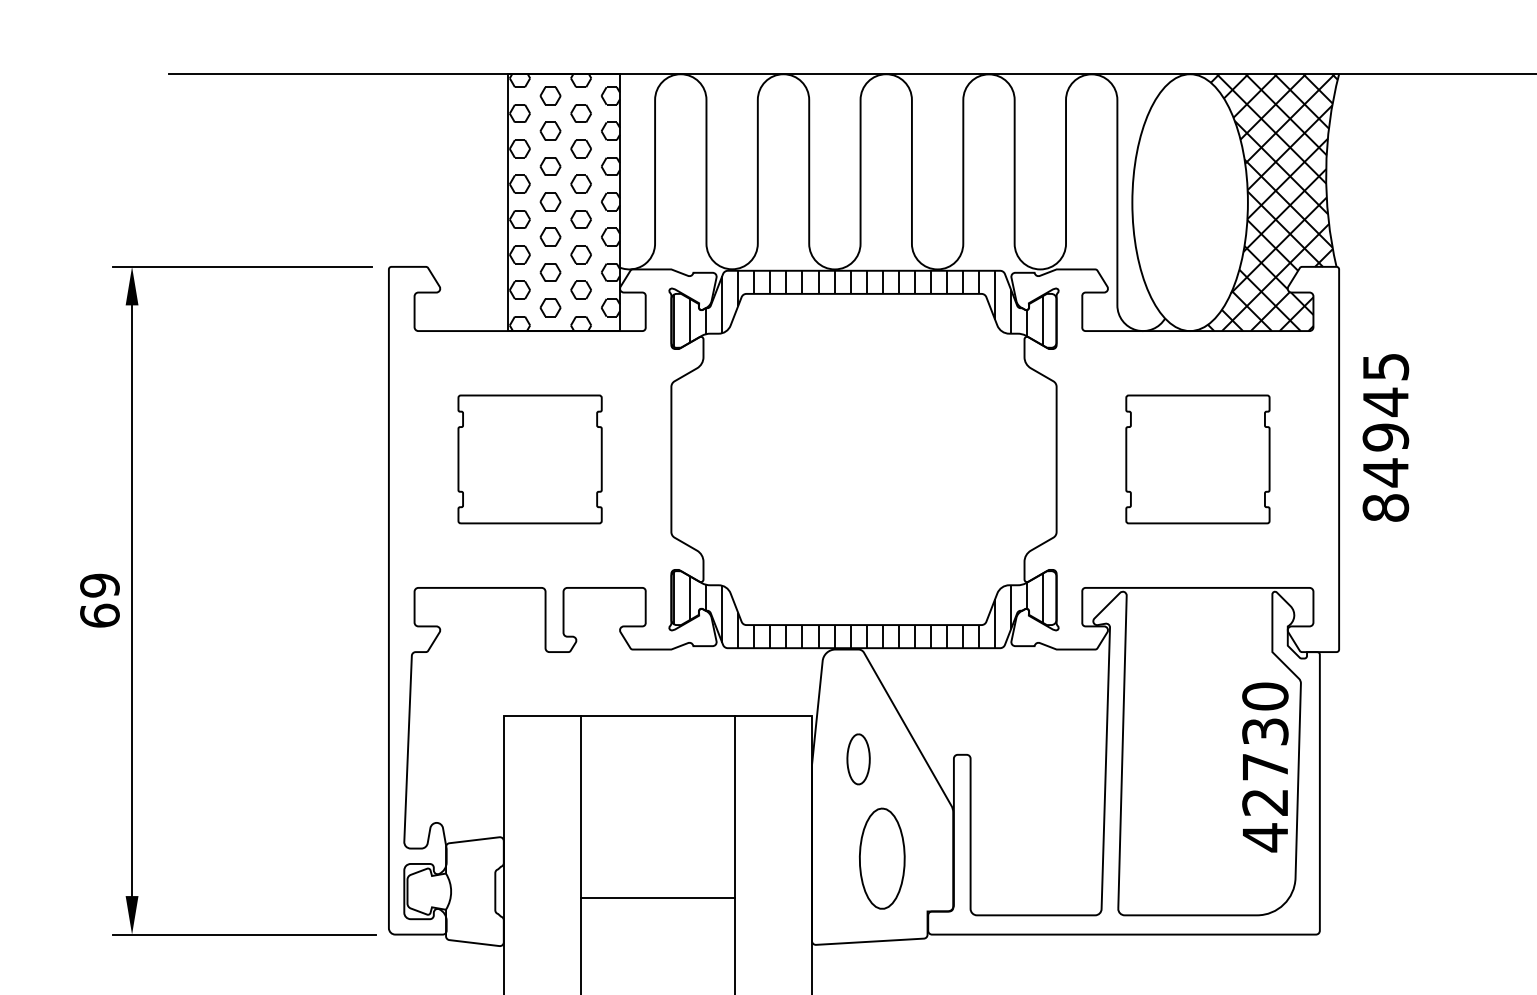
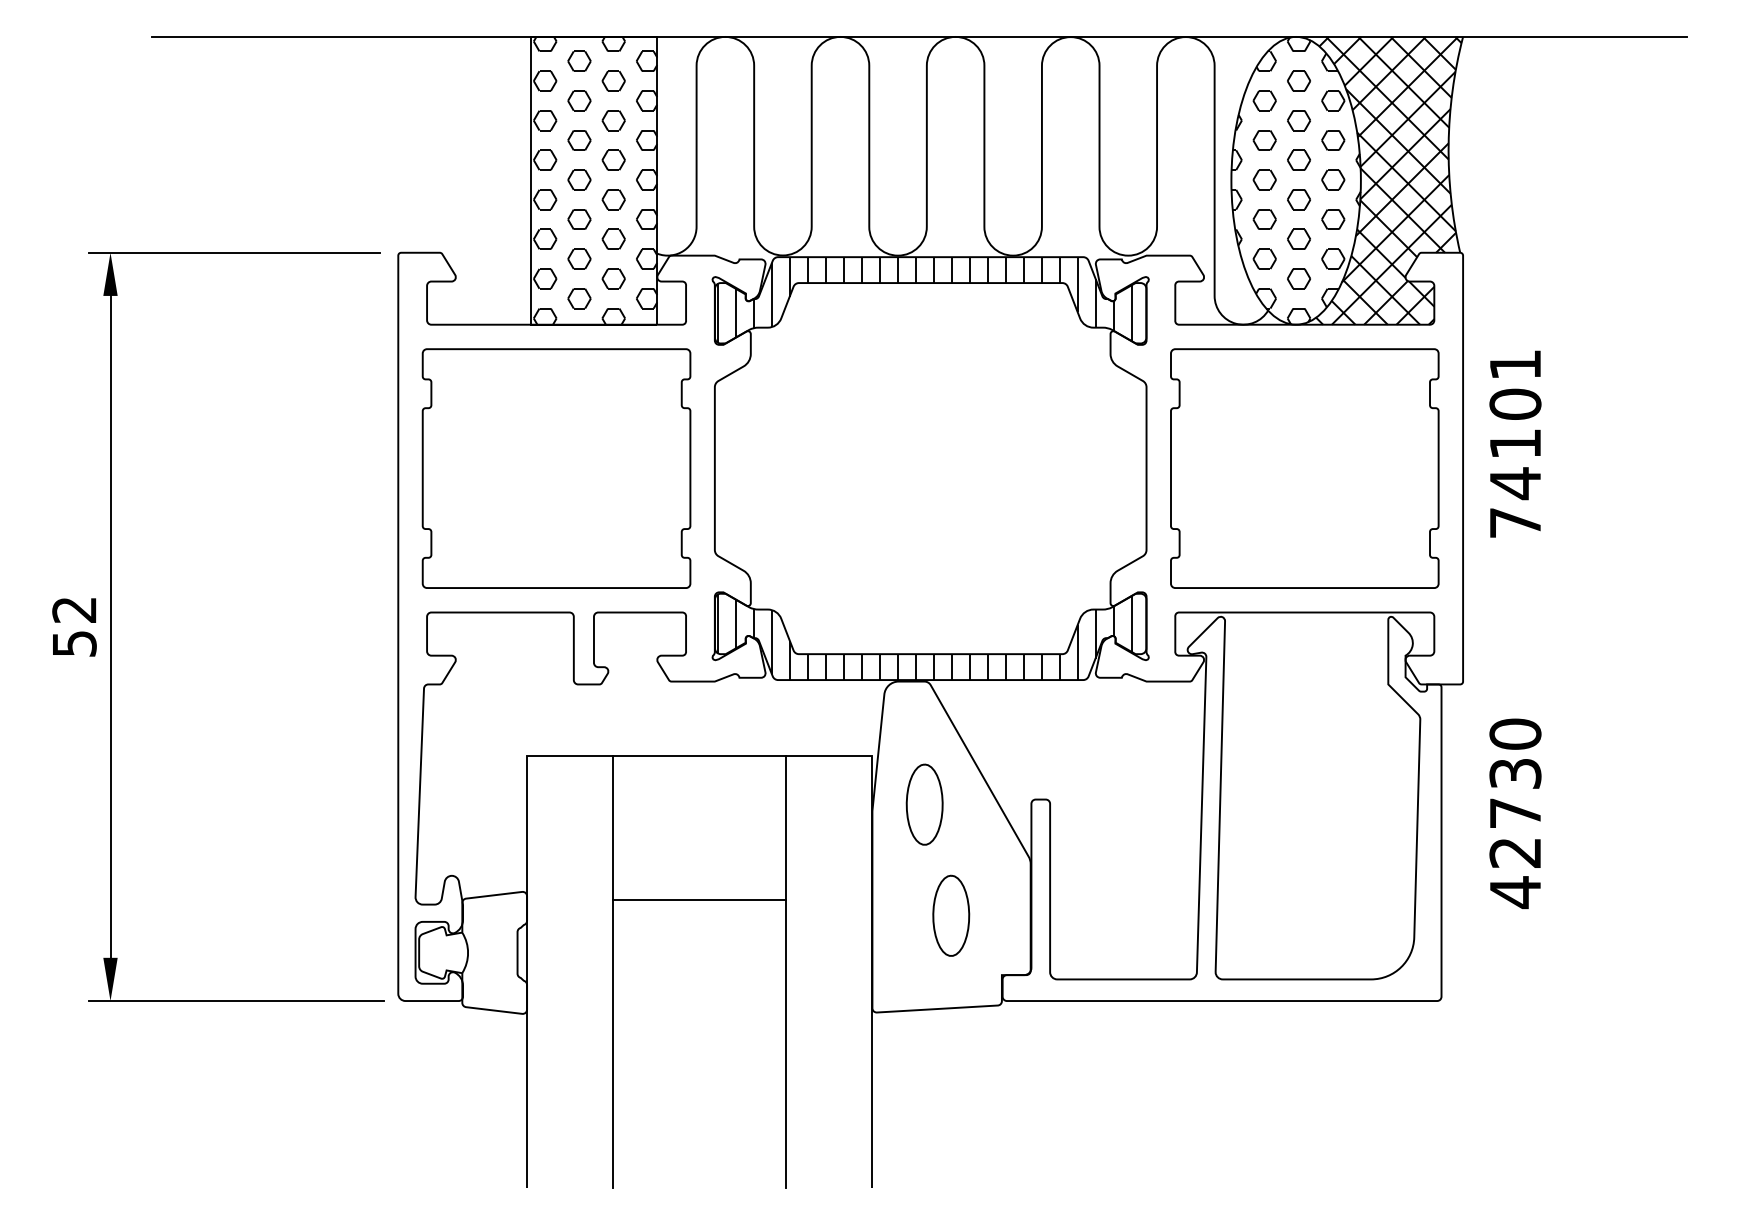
hatch: (1189, 202) -> (1295, 180), added
text: (1385, 437) -> (1515, 444), 84945 -> 74101
part: (530, 459) -> (556, 468), size x1.67
part: (1197, 459) -> (1304, 468), size x1.67
text: (99, 600) -> (74, 626), 69 -> 52
part: (858, 759) -> (924, 804), size x1.43
text: (1265, 767) -> (1515, 813), moved
part: (882, 858) -> (951, 915), size x0.71
line: (657, 898) -> (699, 900), moved

